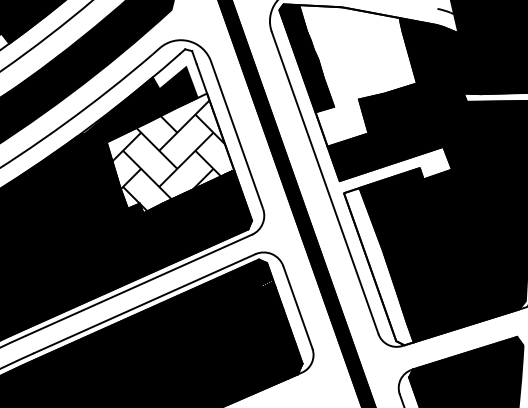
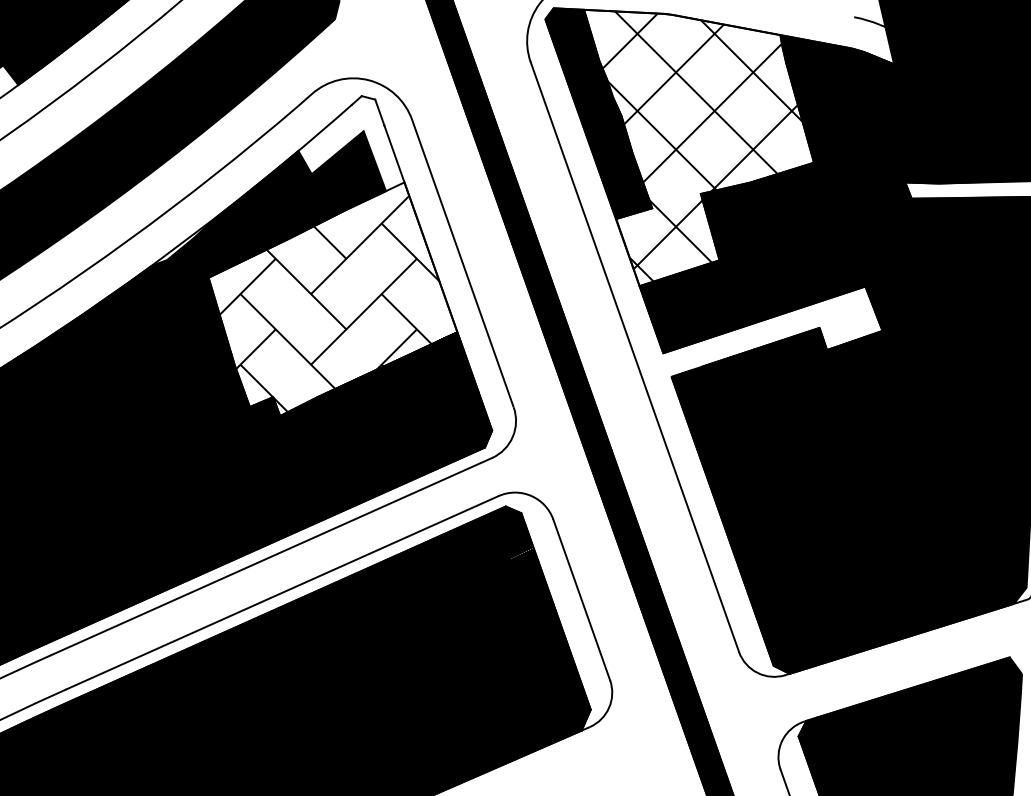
hatch: (355, 74) -> (694, 145), added
fill: (378, 266) -> (738, 519), added

